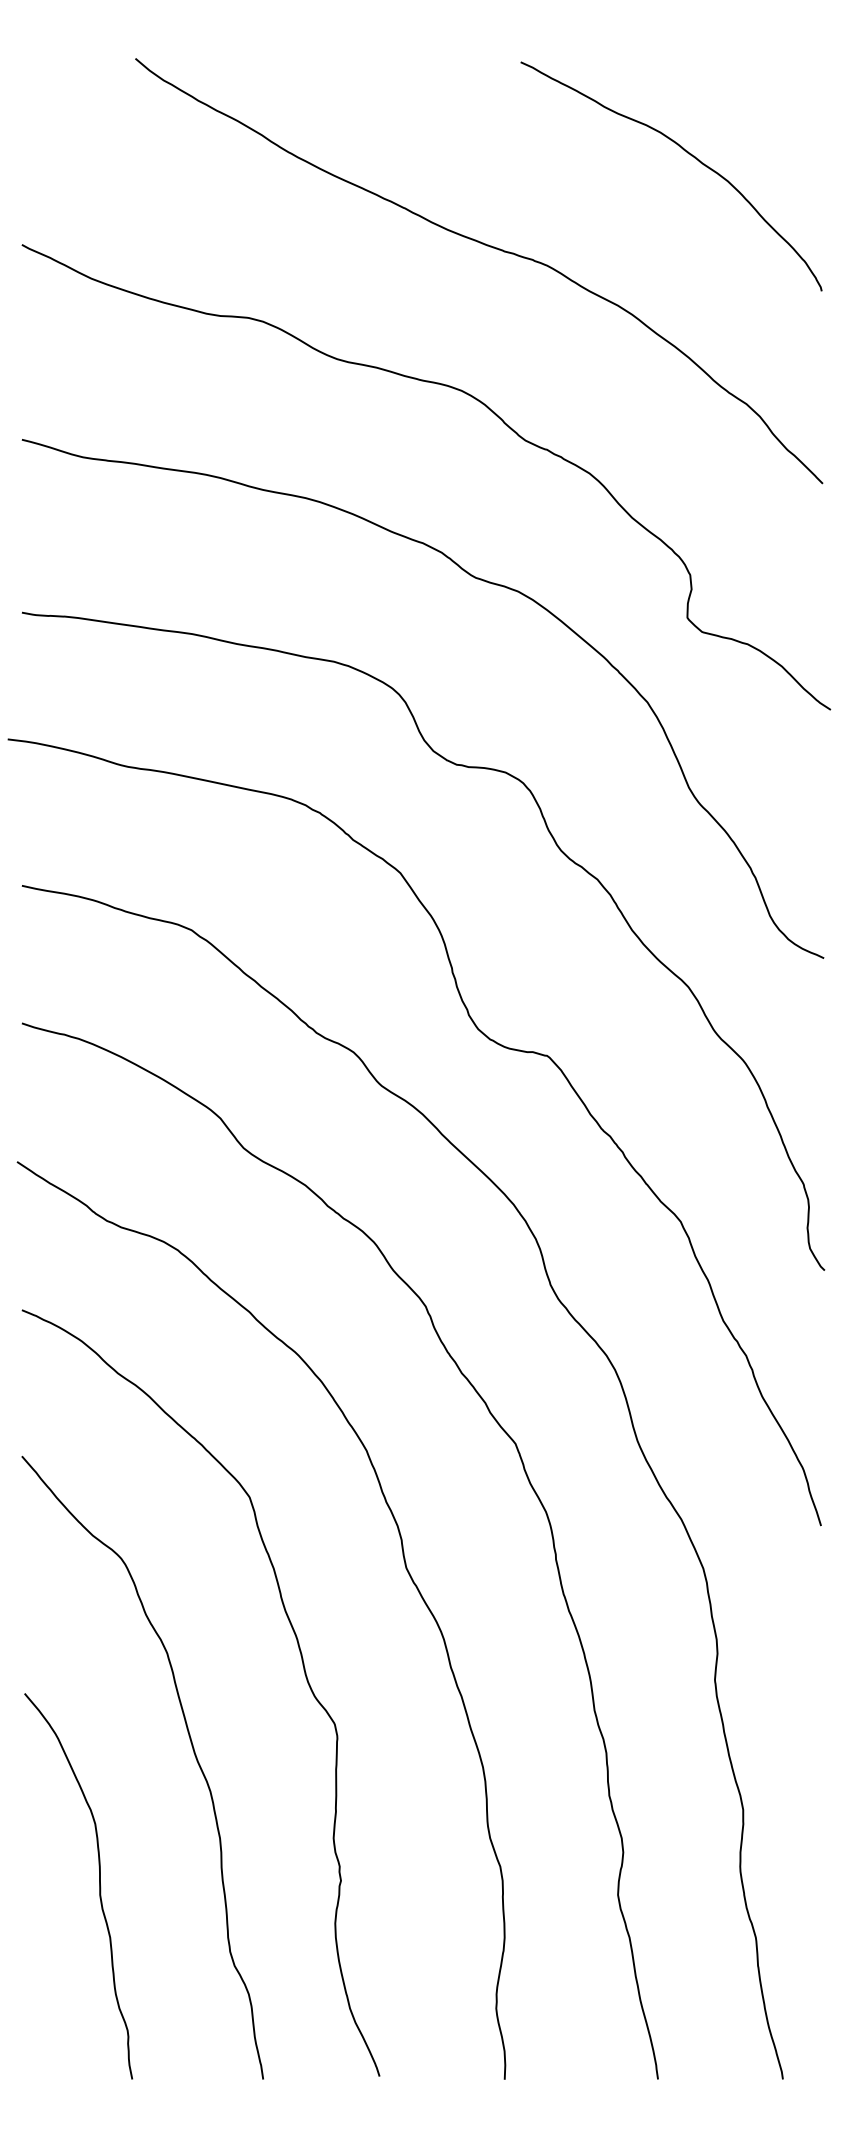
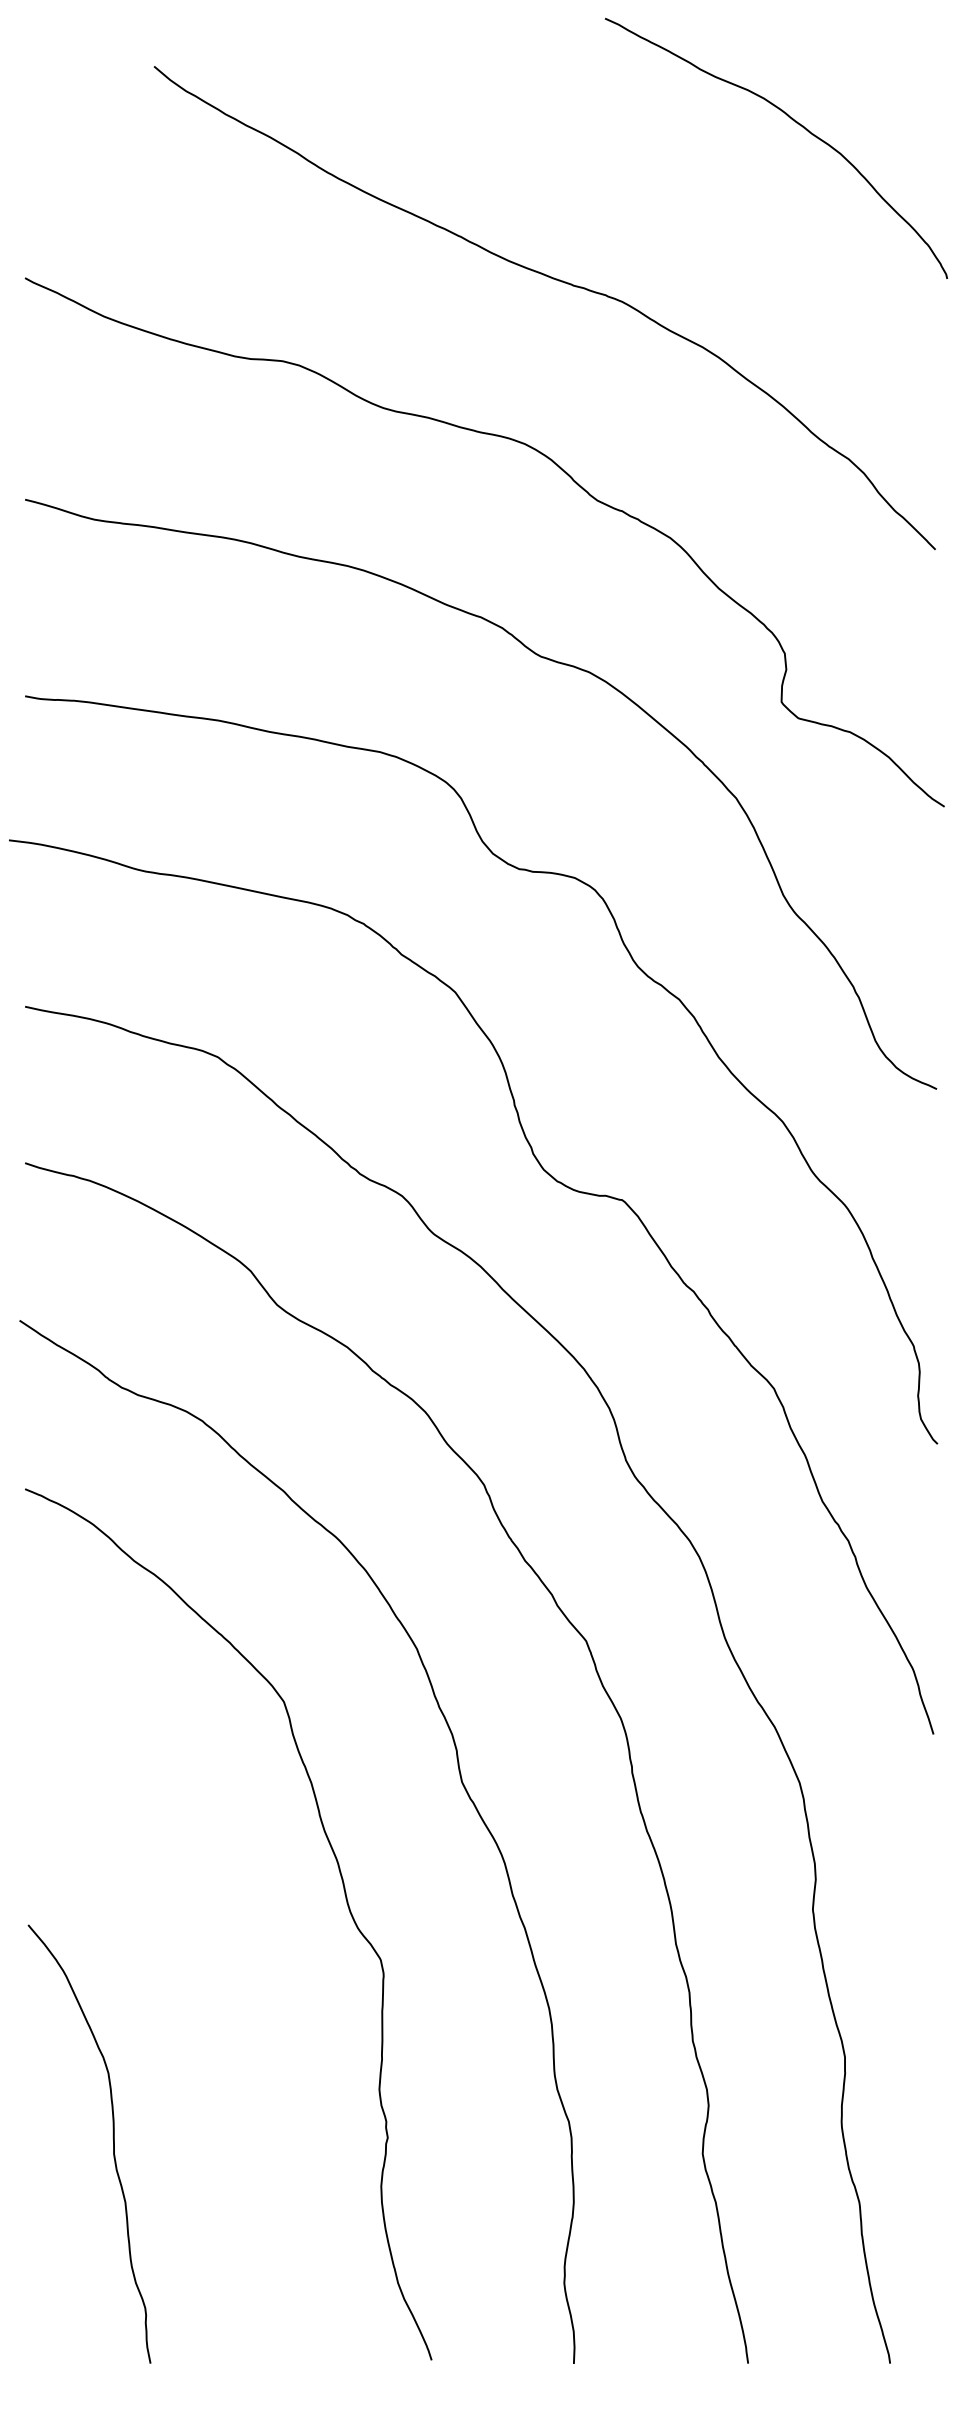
curve: (689, 154) -> (796, 123), moved
curve: (192, 1751) -> (219, 1990), removed

